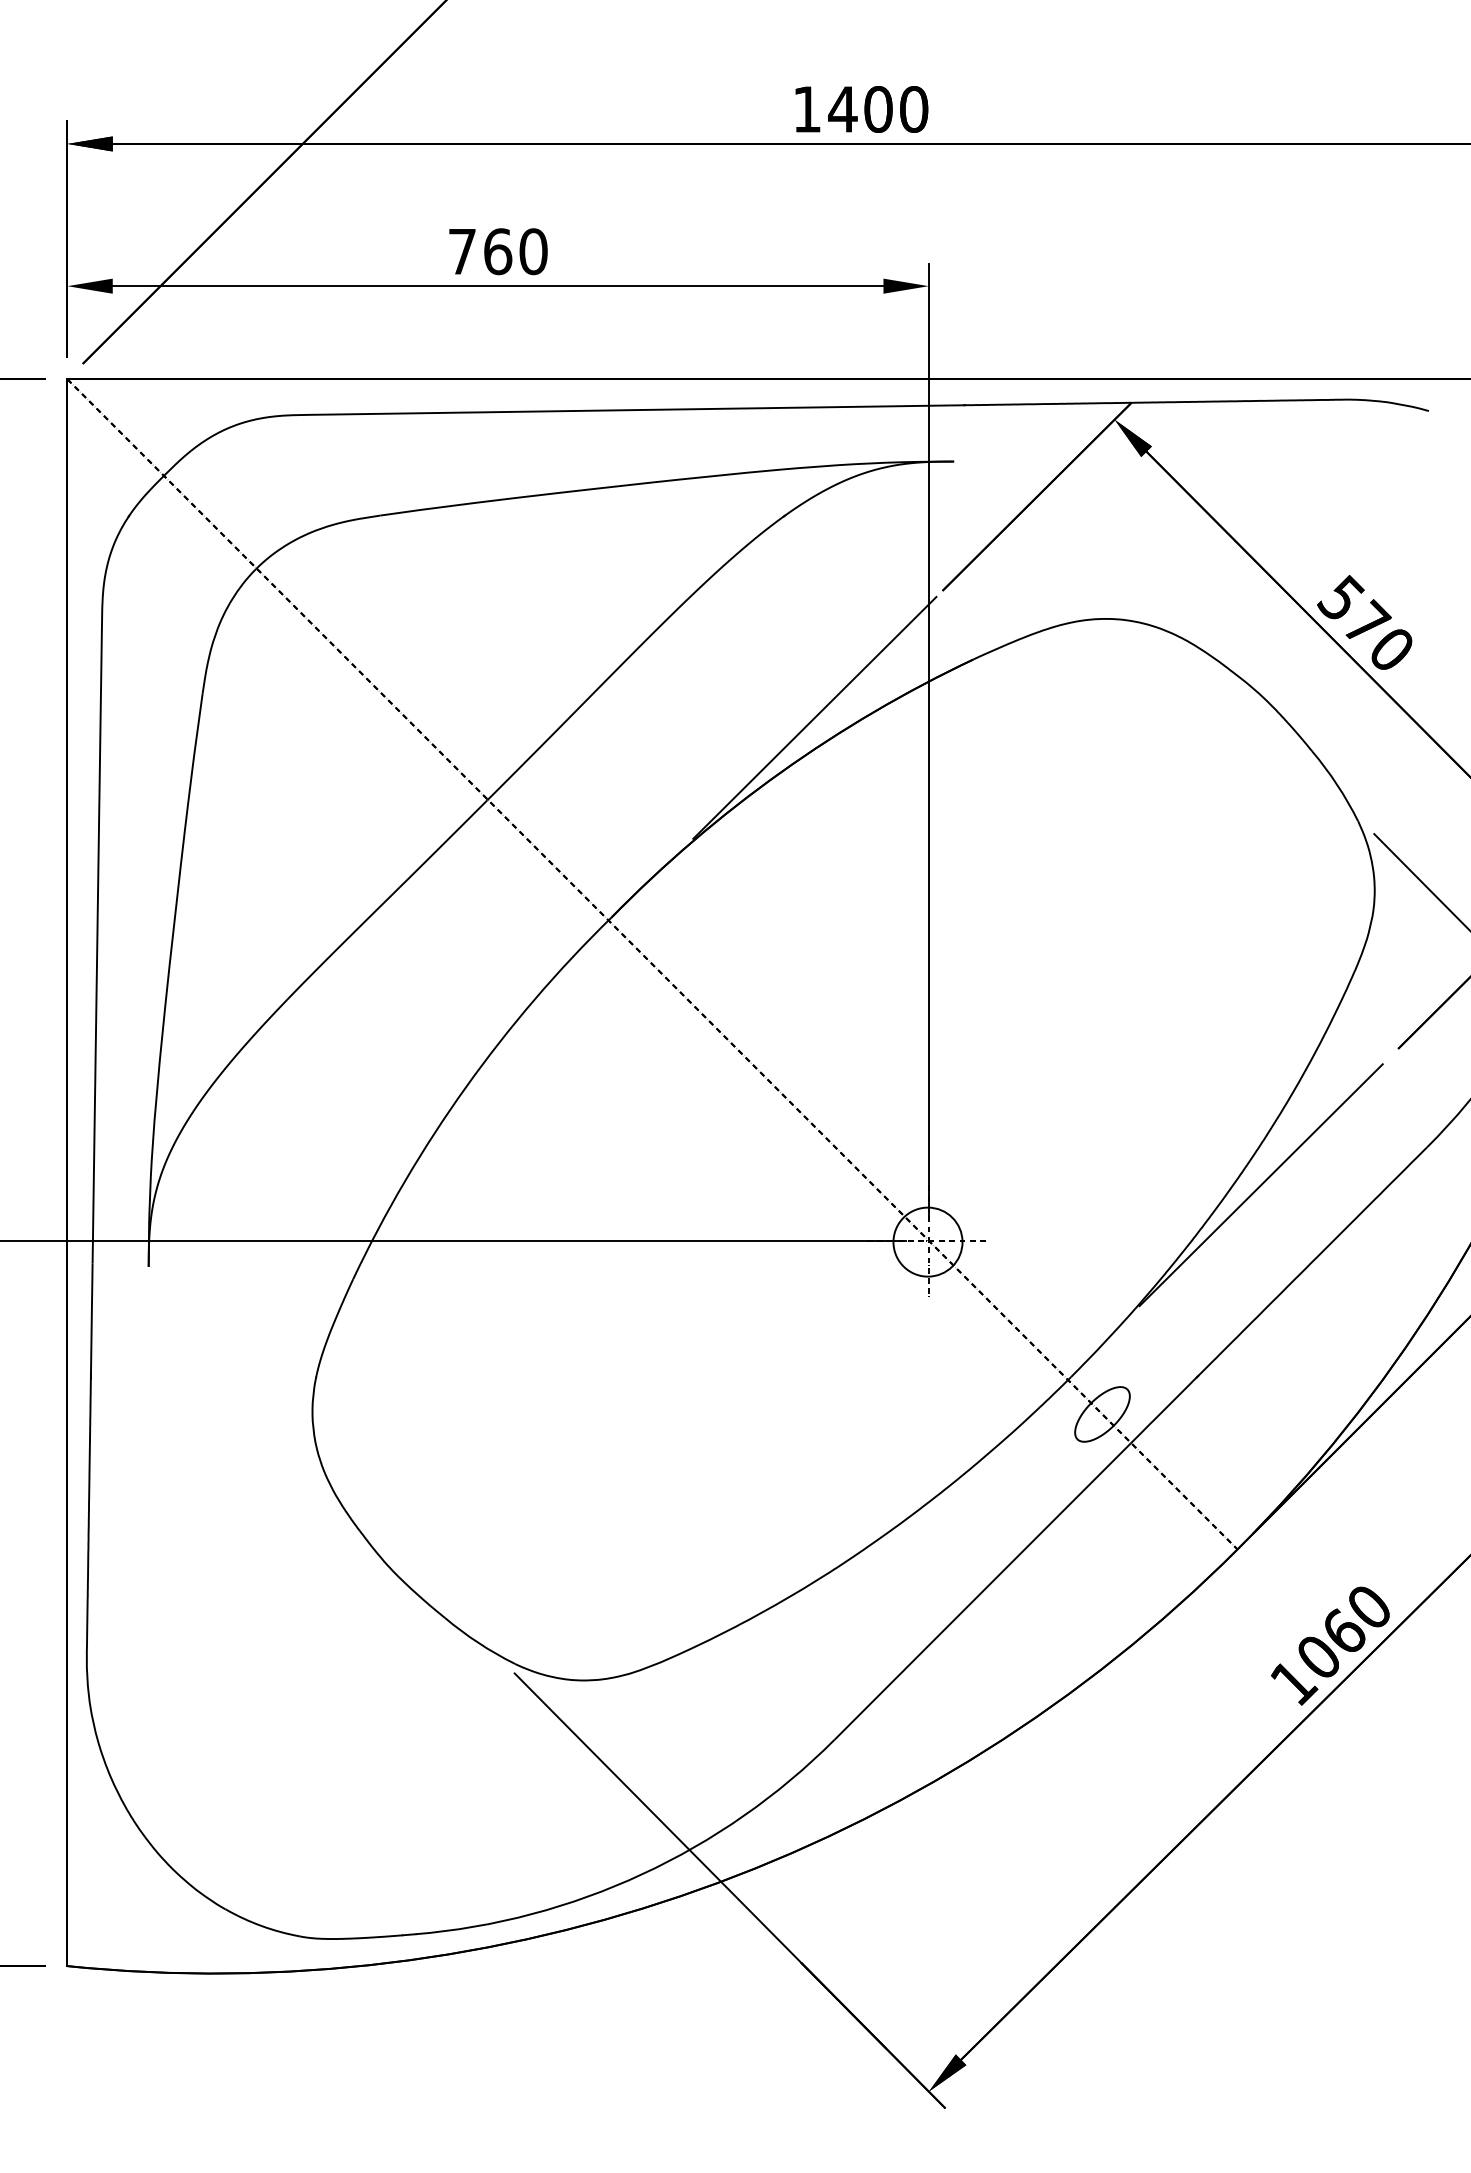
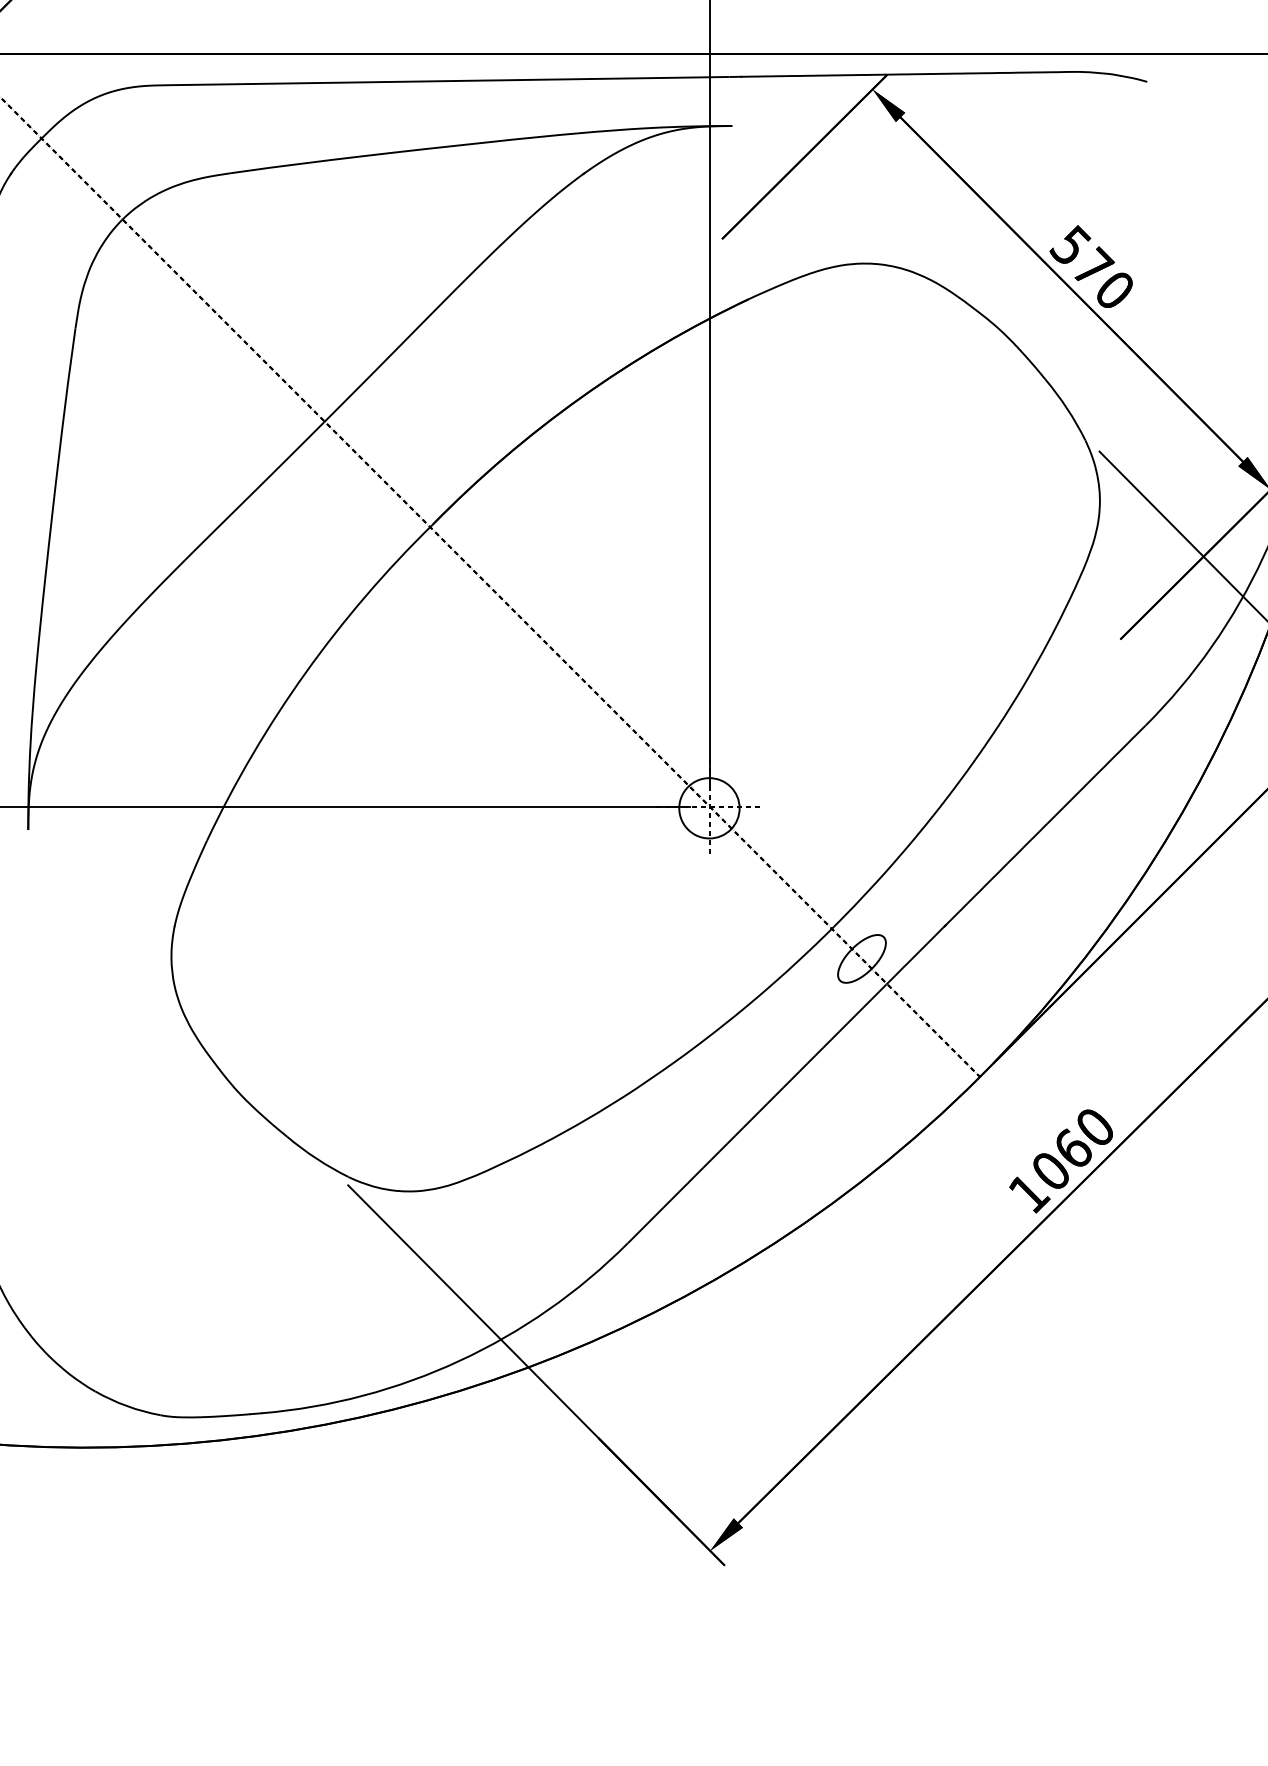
line: (814, 717) -> (610, 349), removed
line: (1260, 1185) -> (1000, 758), removed

